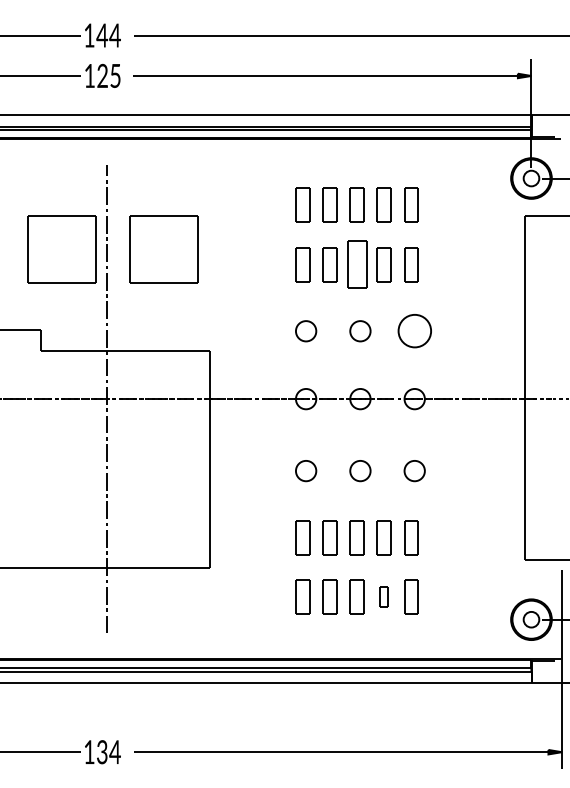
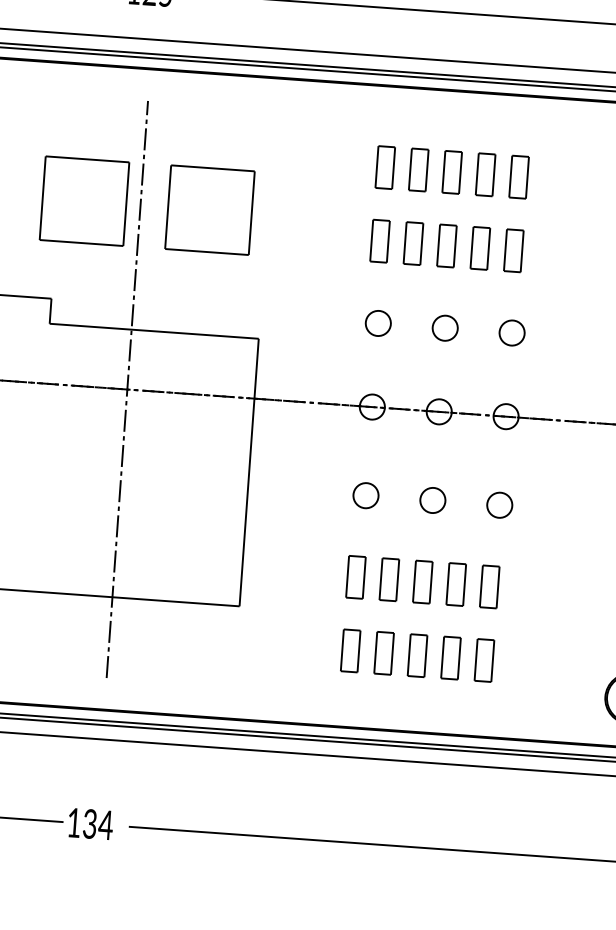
part: (356, 264) -> (446, 245), size x0.71
part: (414, 331) -> (511, 333), size x0.62
part: (383, 596) -> (450, 657), size x1.67

